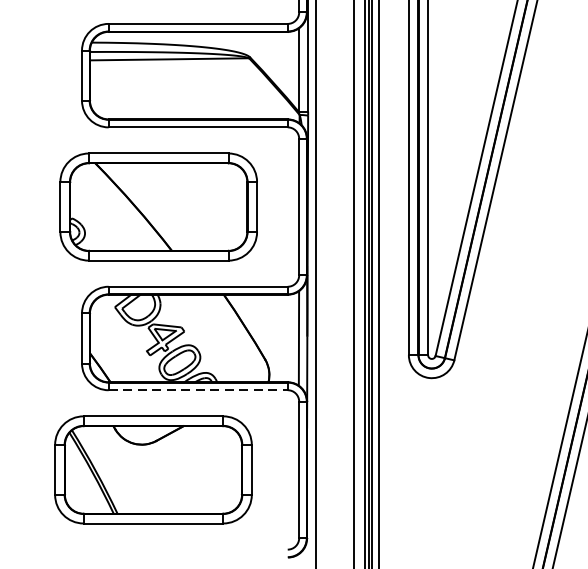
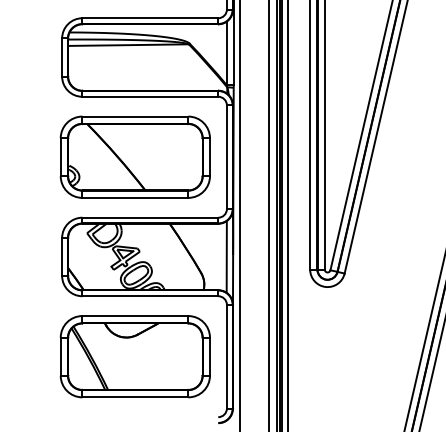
part: (157, 206) -> (134, 156), moved
line: (198, 390) -> (150, 296), dashed -> solid
part: (152, 469) -> (134, 356), moved

